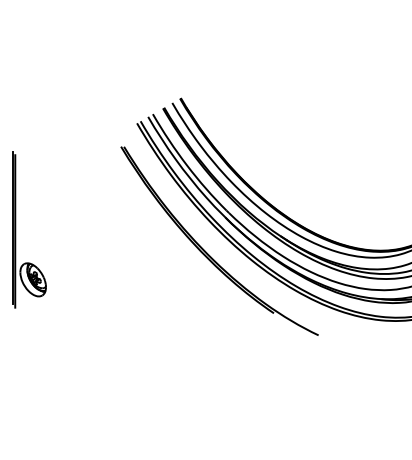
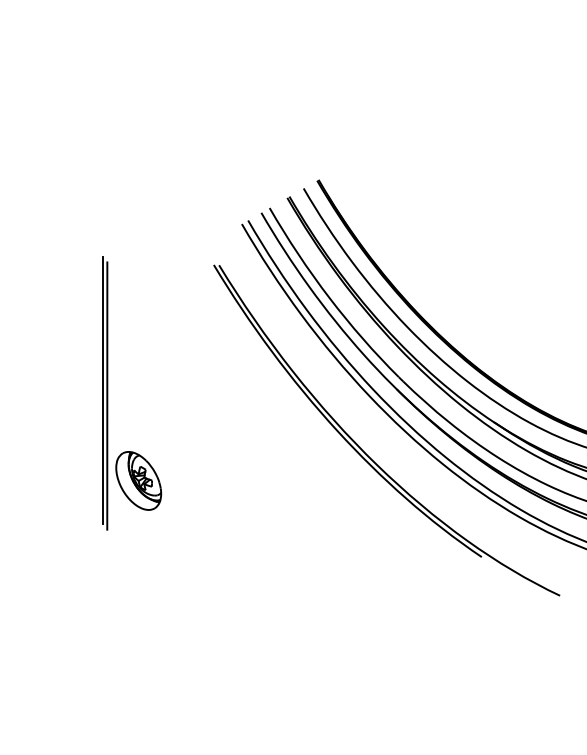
part: (16, 229) -> (109, 392), moved

